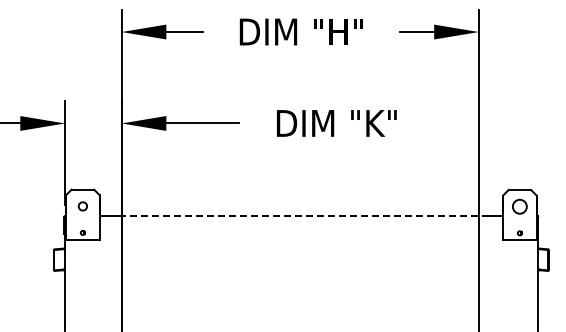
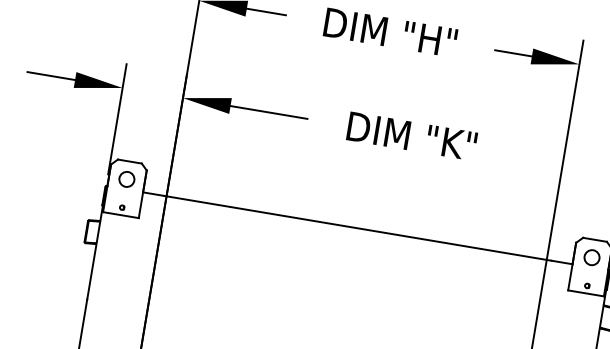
circle: (82, 206) -> (126, 179), size x1.67
line: (301, 215) -> (358, 228), dashed -> solid

